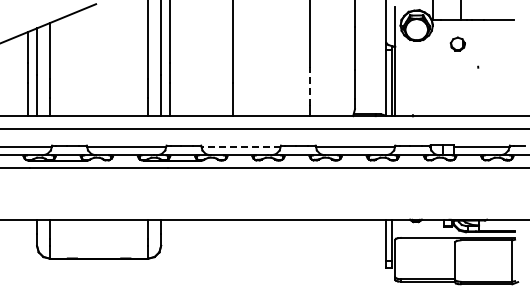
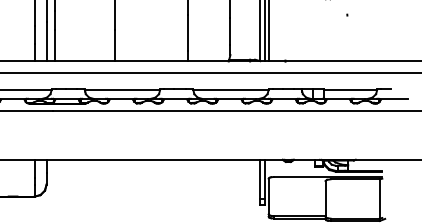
line: (310, 85) -> (188, 32), dashed -> solid
line: (241, 146) -> (122, 90), dashed -> solid

